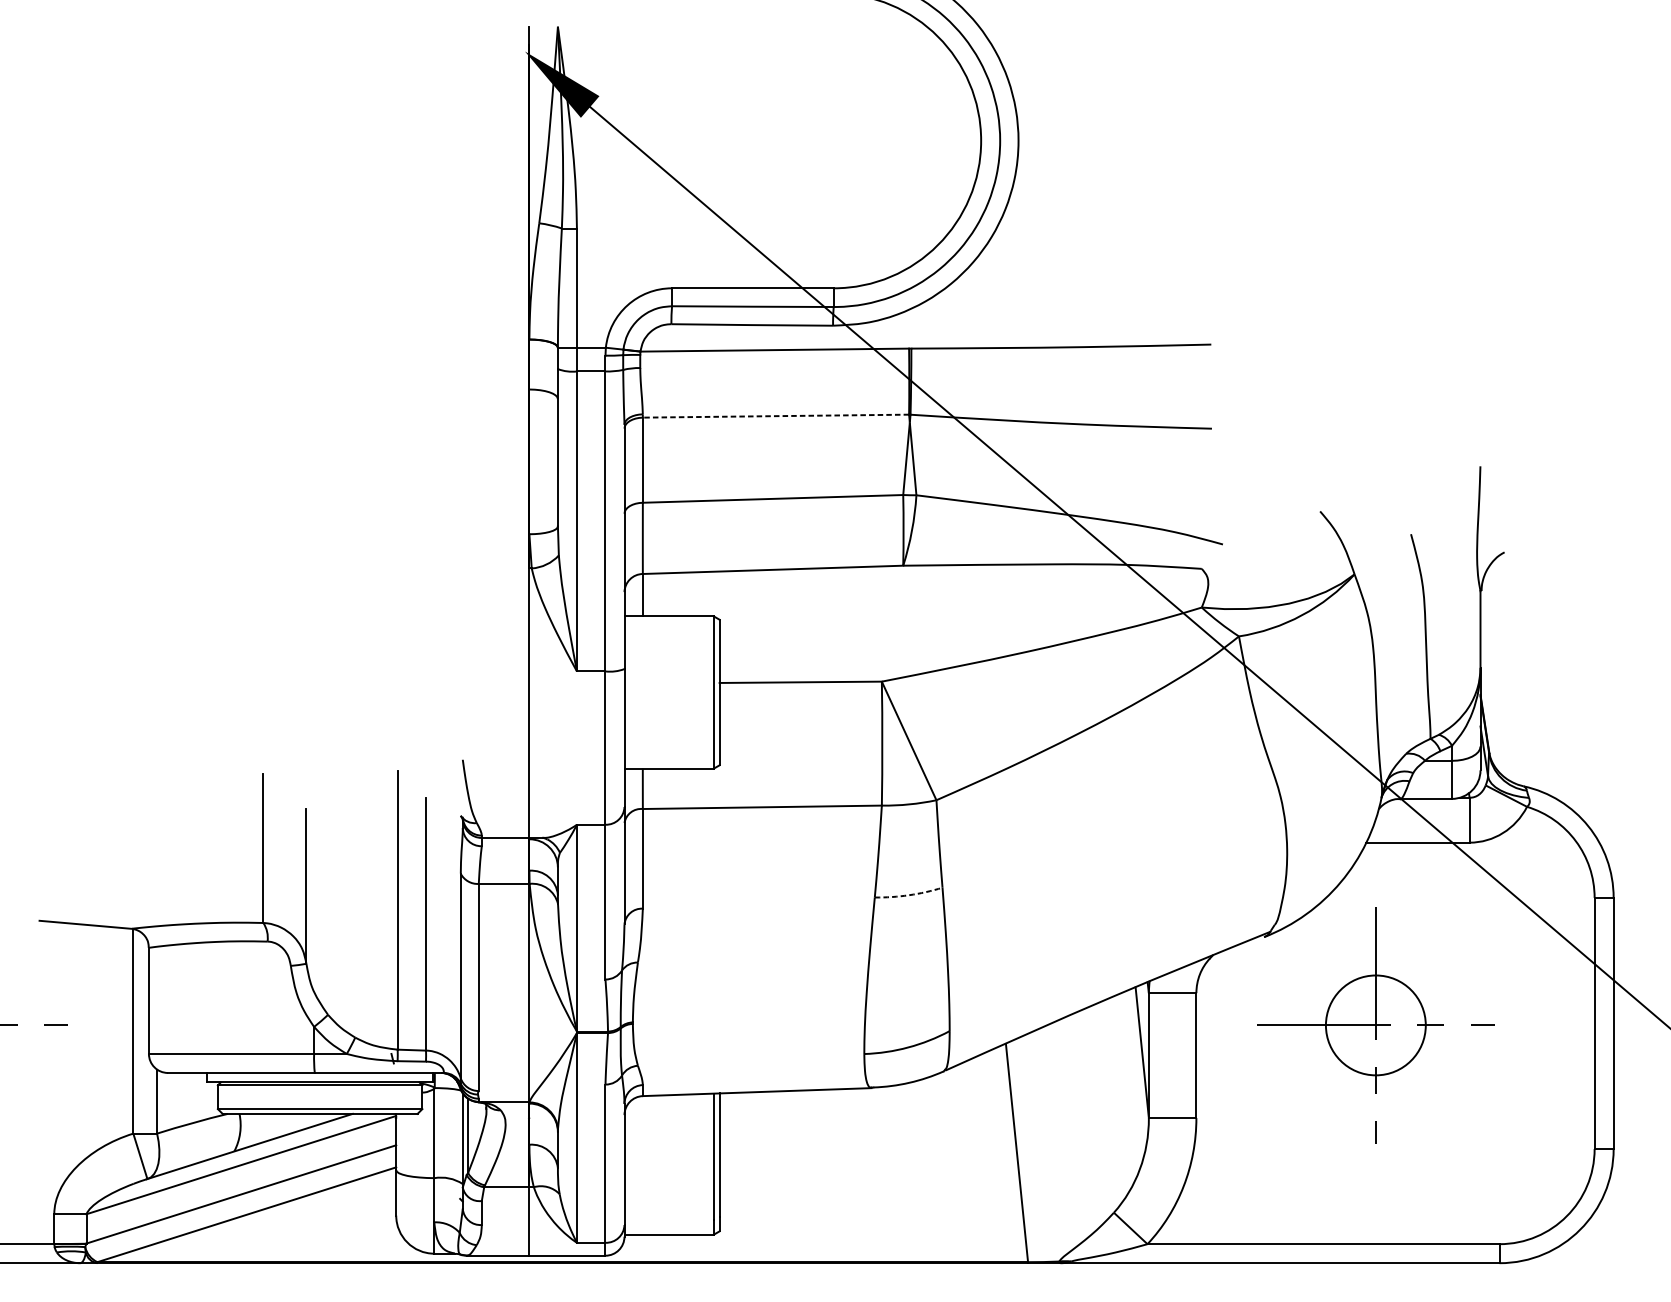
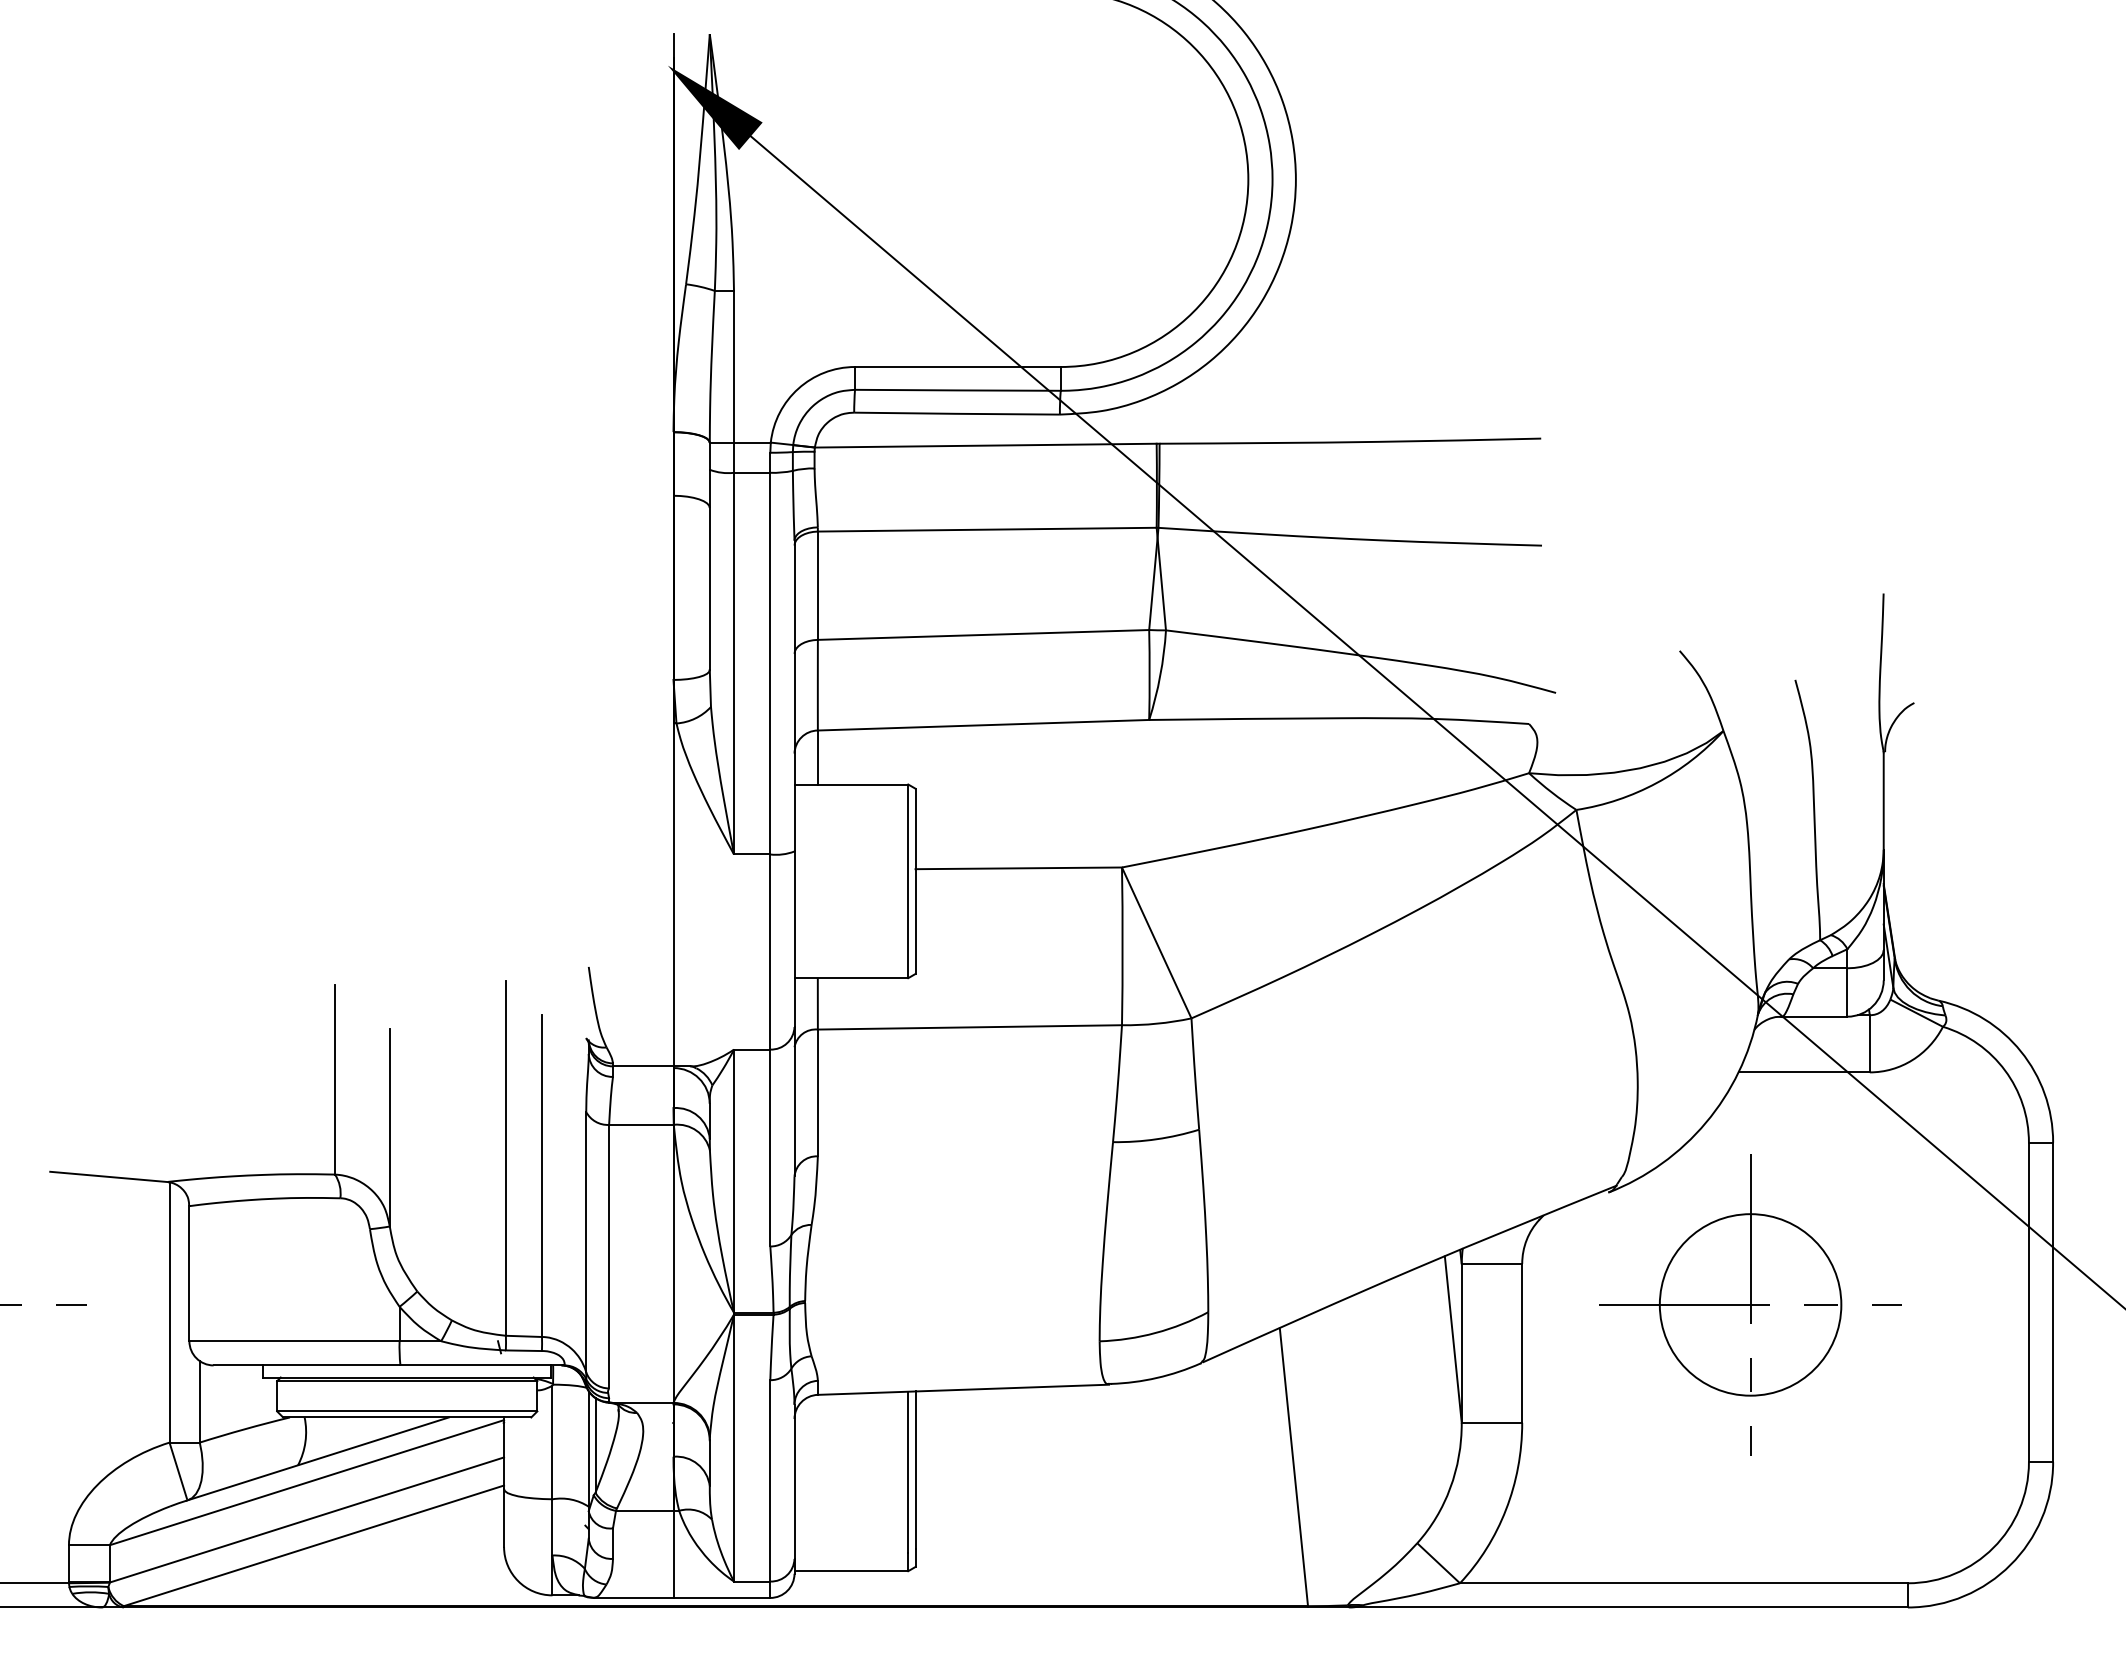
line: (775, 416) -> (986, 529), dashed -> solid
arc: (908, 895) -> (1156, 1139), dashed -> solid
circle: (1375, 1025) -> (1750, 1304), size x1.43

